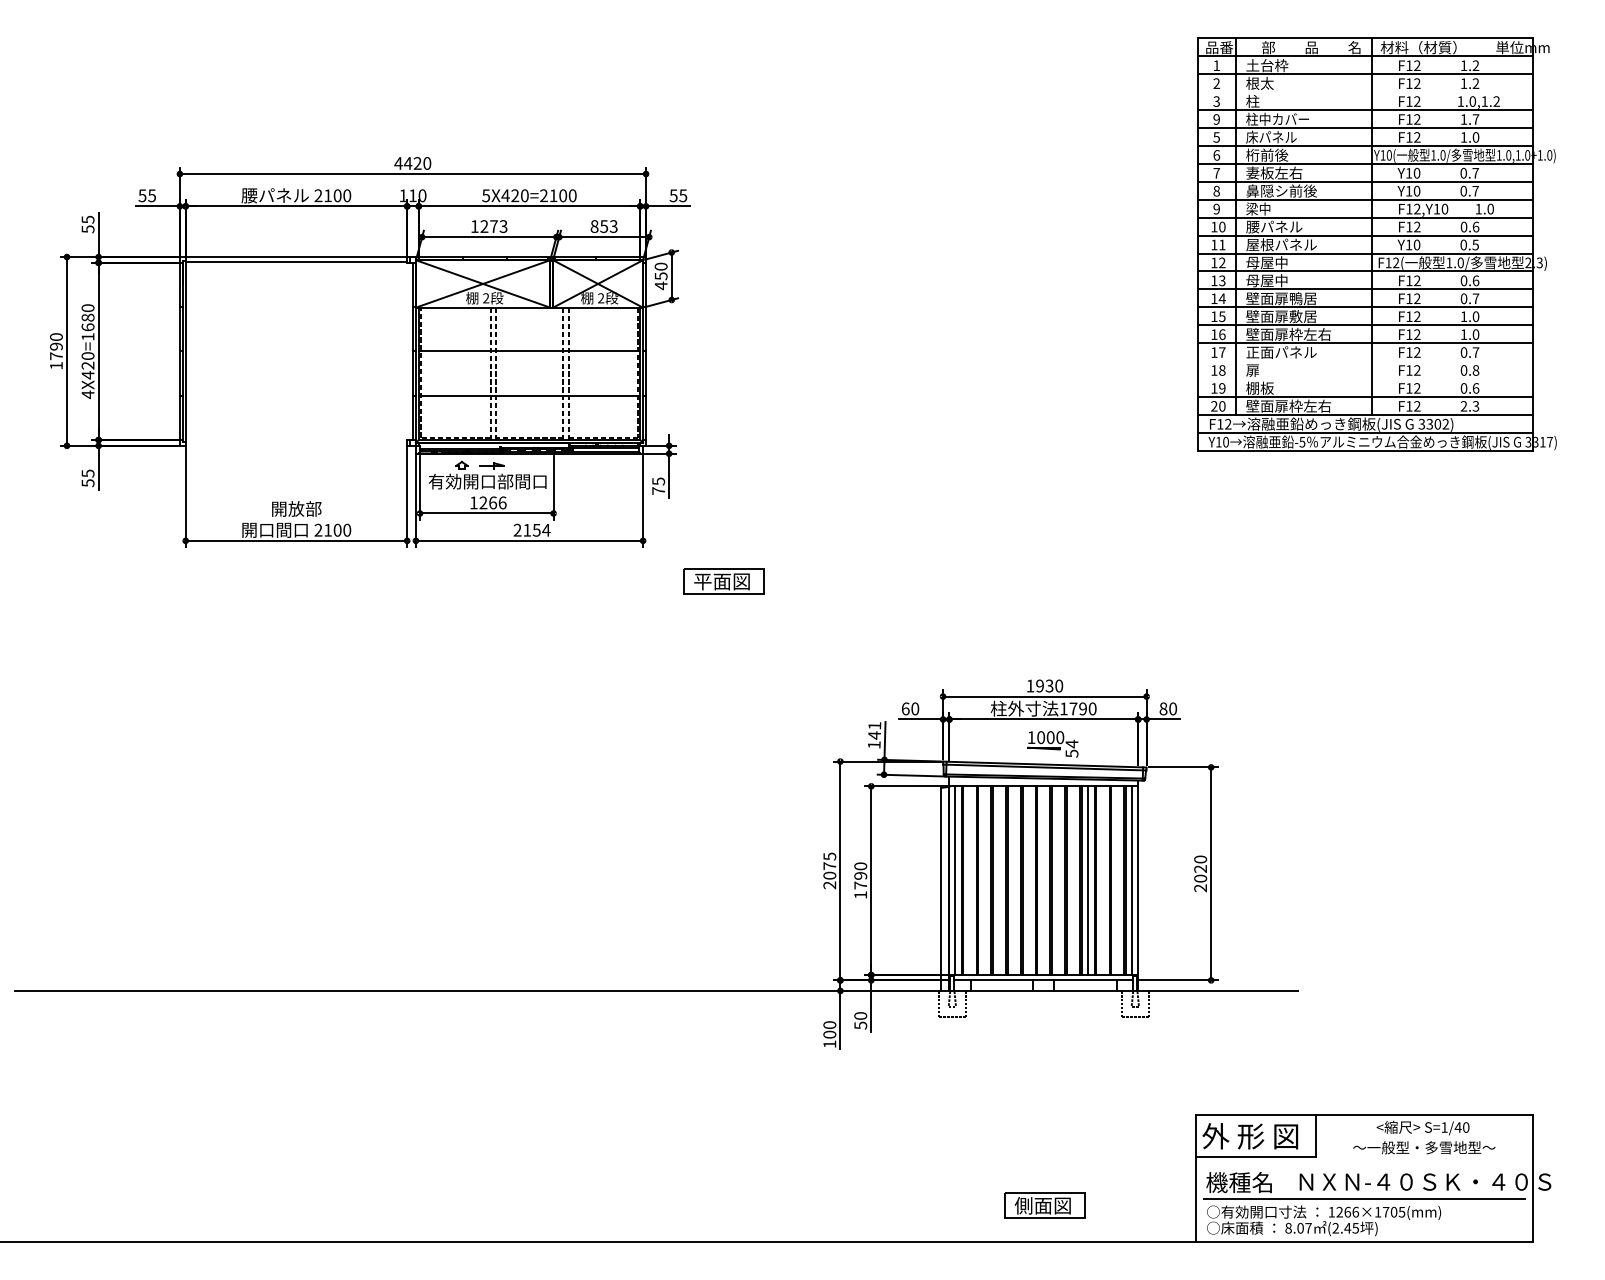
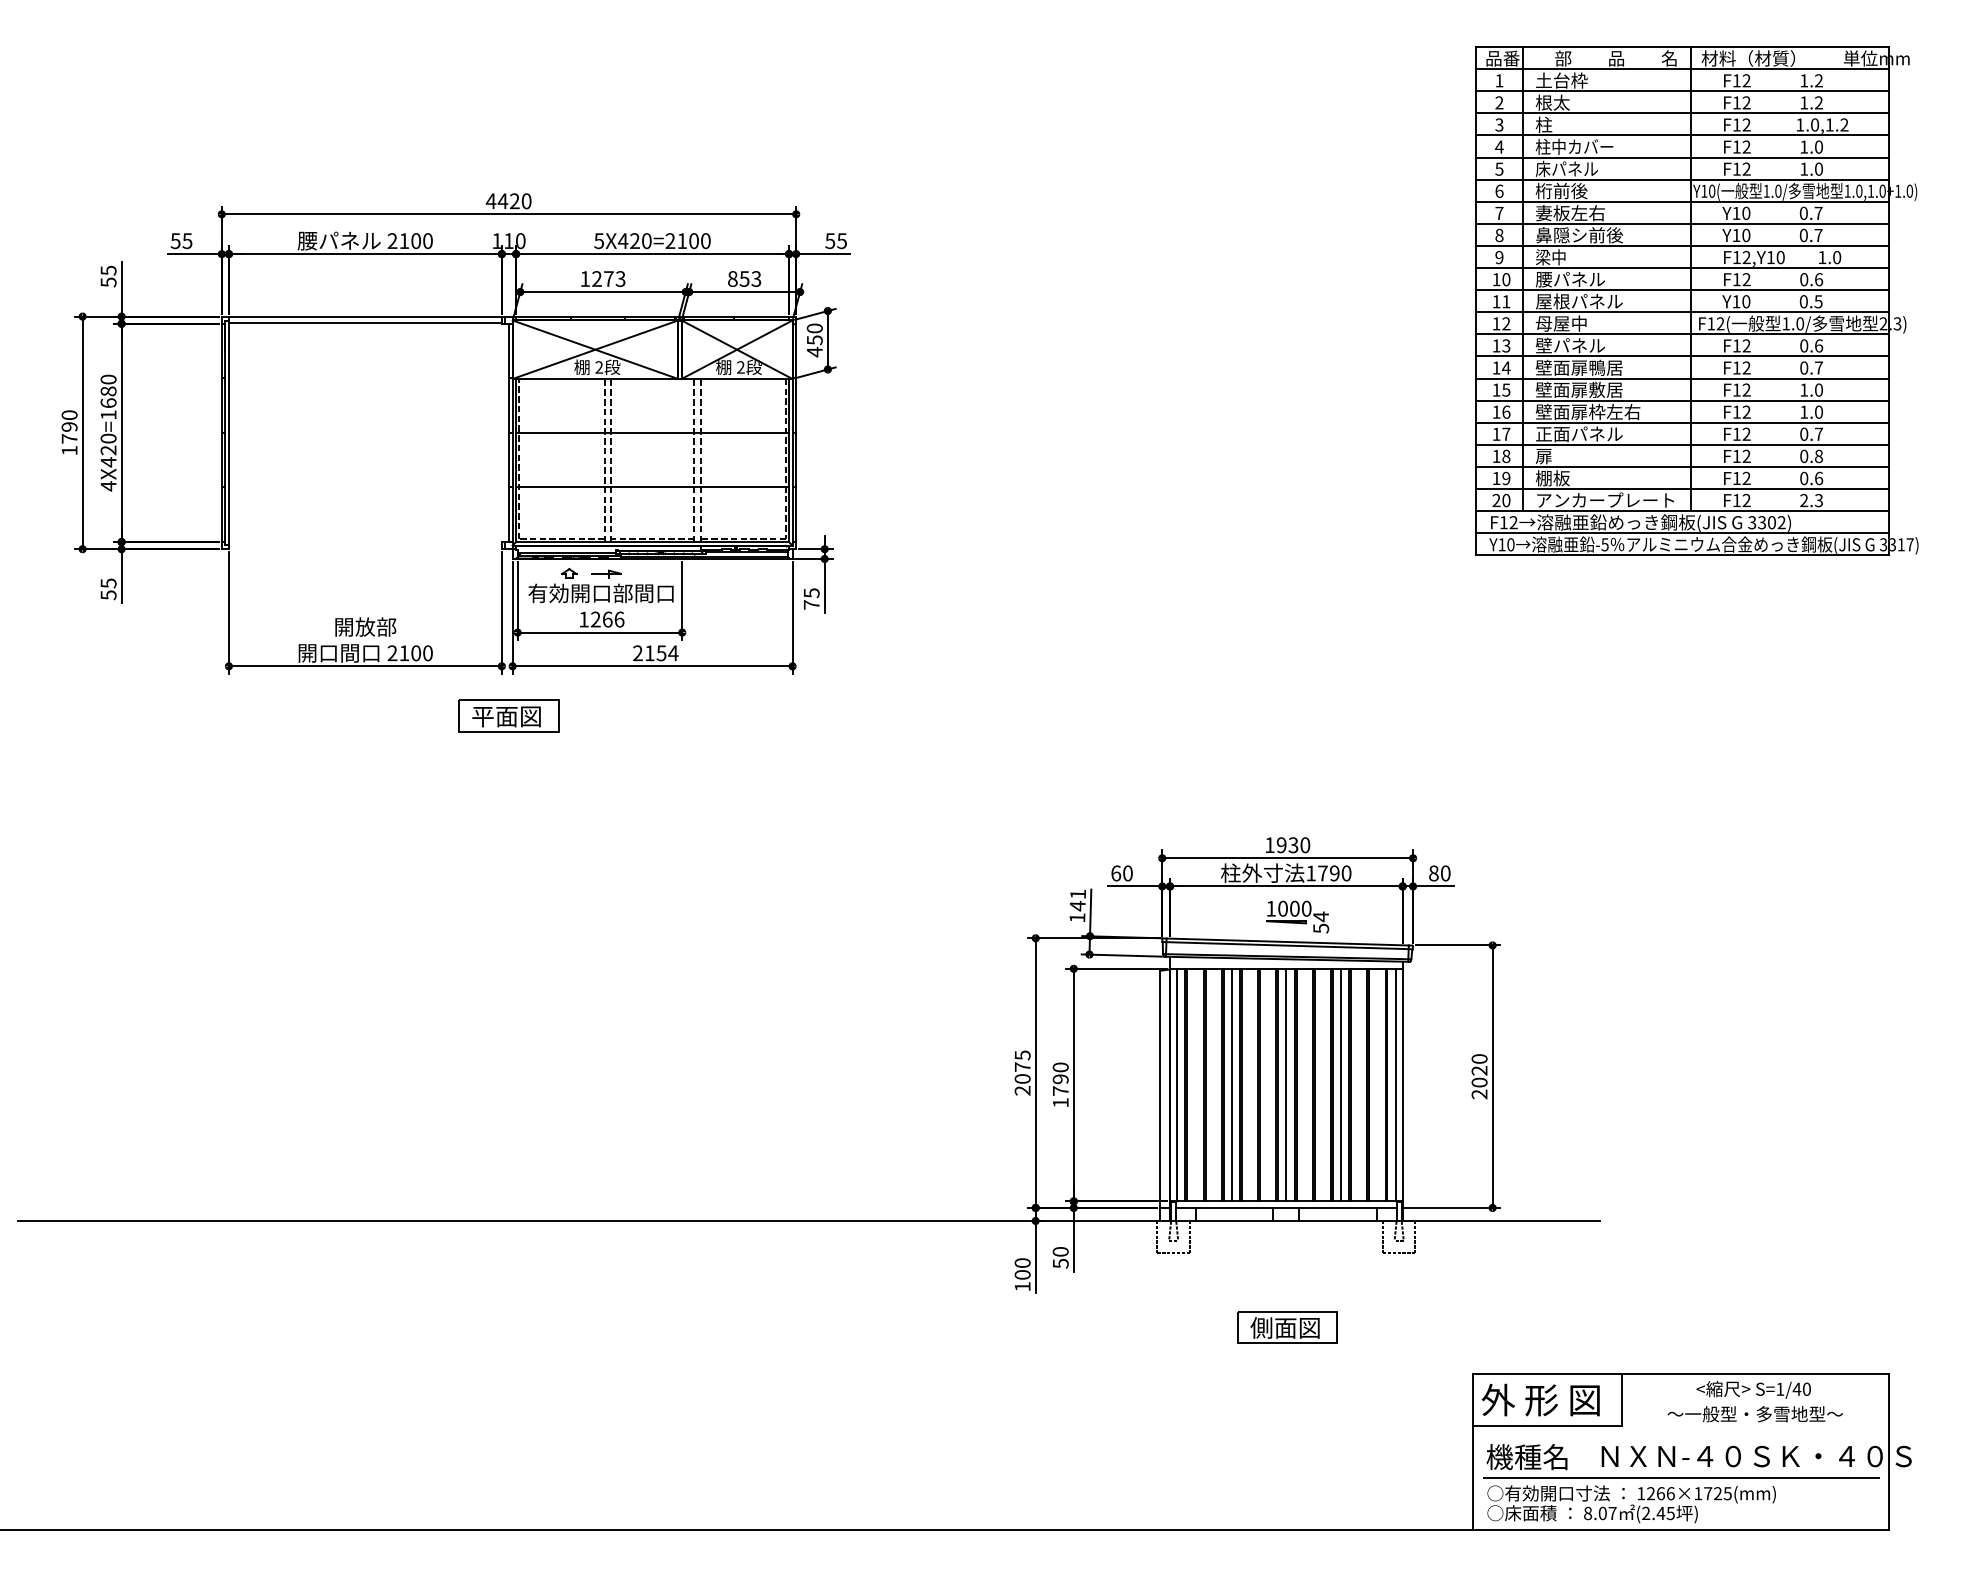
line: (1364, 92) -> (1681, 113), added
text: (1216, 119) -> (1499, 147), 9 -> 4
text: (1475, 119) -> (1818, 147), 1.7 -> 1.0
text: (1274, 280) -> (1570, 345), 母屋中 -> 壁パネル
line: (1364, 361) -> (1681, 445), added
line: (1364, 379) -> (1681, 467), added
text: (1302, 405) -> (1605, 499), 壁面扉枠左右 -> アンカープレート
part: (723, 581) -> (508, 716), moved
line: (999, 880) -> (1231, 1084), added
line: (1043, 880) -> (1285, 1084), added
part: (1044, 1205) -> (1287, 1327), moved
text: (1393, 1212) -> (1717, 1493), 1266×1705(mm) -> 1266×1725(mm)

